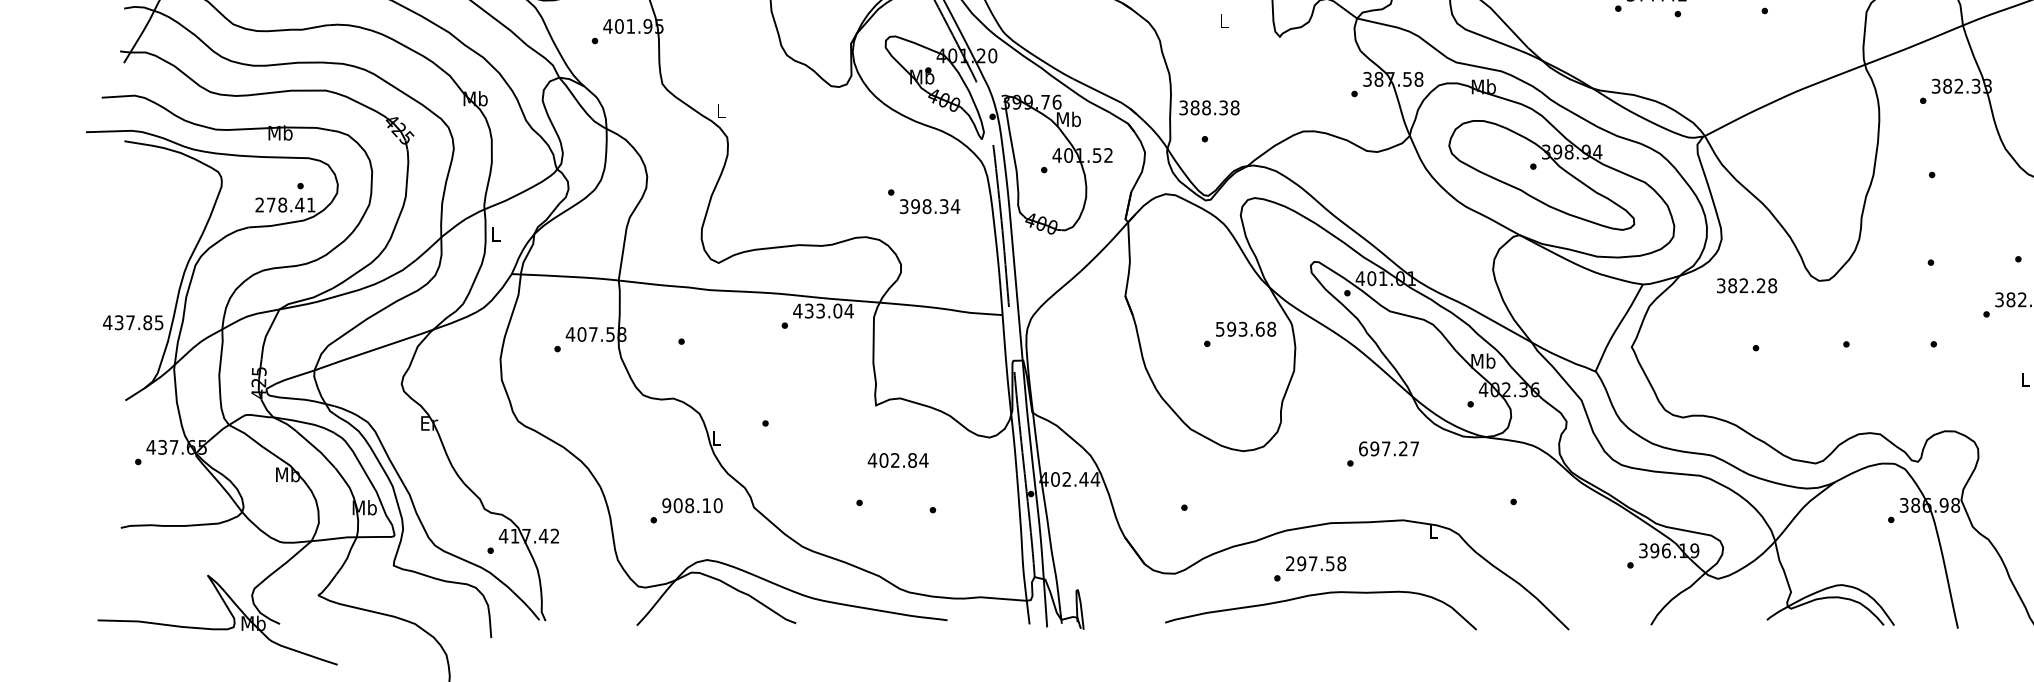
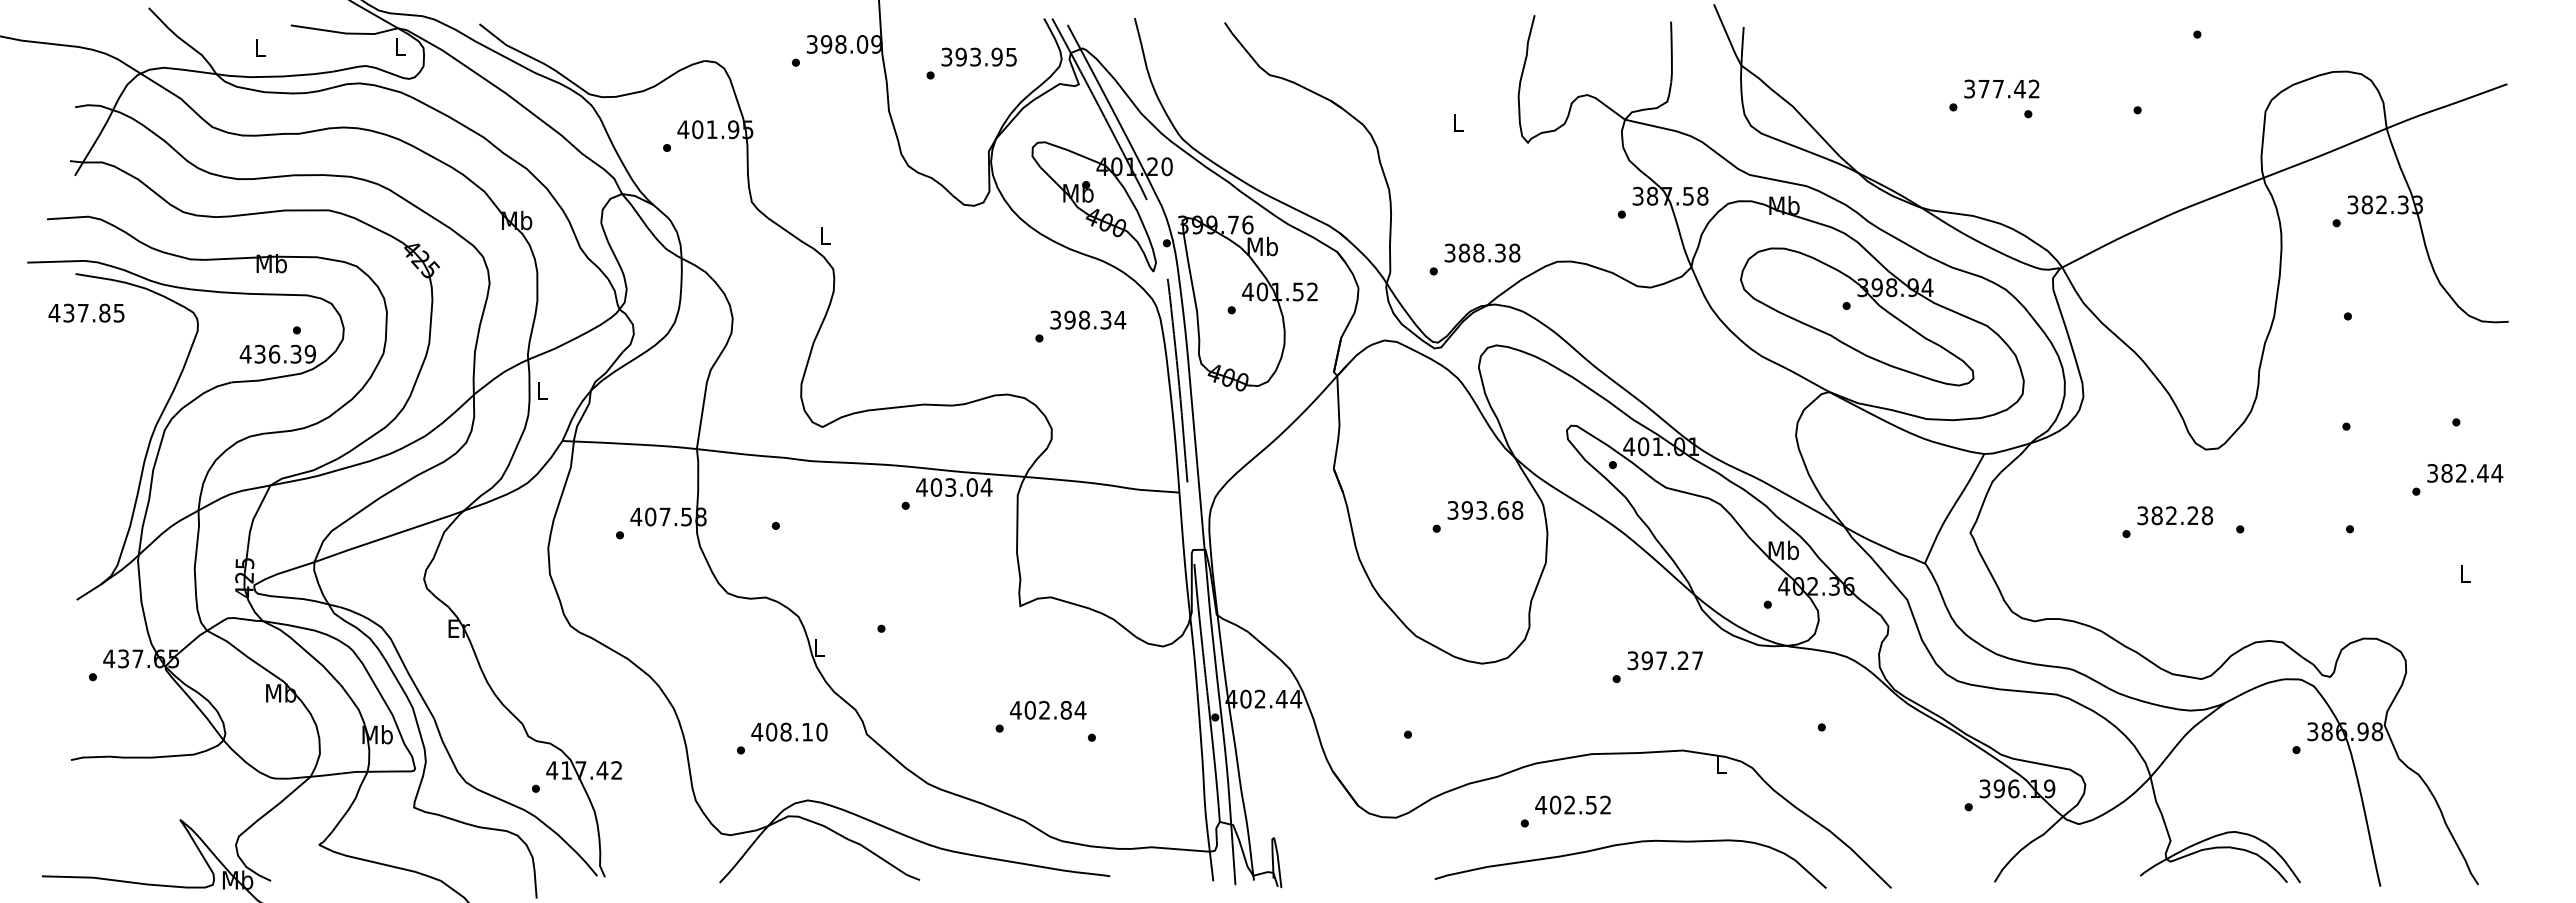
text: (1209, 107) -> (1482, 252), moved
text: (285, 204) -> (277, 353), 278.41 -> 436.39
text: (930, 206) -> (1088, 319), moved
text: (1747, 285) -> (2175, 515), moved
text: (809, 311) -> (936, 487), 433.04 -> 403.04
text: (133, 322) -> (86, 312), moved
text: (1220, 329) -> (1453, 510), 593.68 -> 393.68
text: (1363, 448) -> (1632, 660), 697.27 -> 397.27
text: (898, 460) -> (1048, 710), moved
text: (666, 505) -> (757, 731), 908.10 -> 408.10
text: (1316, 563) -> (1573, 804), 297.58 -> 402.52
curve: (1320, 595) -> (1629, 844), moved

